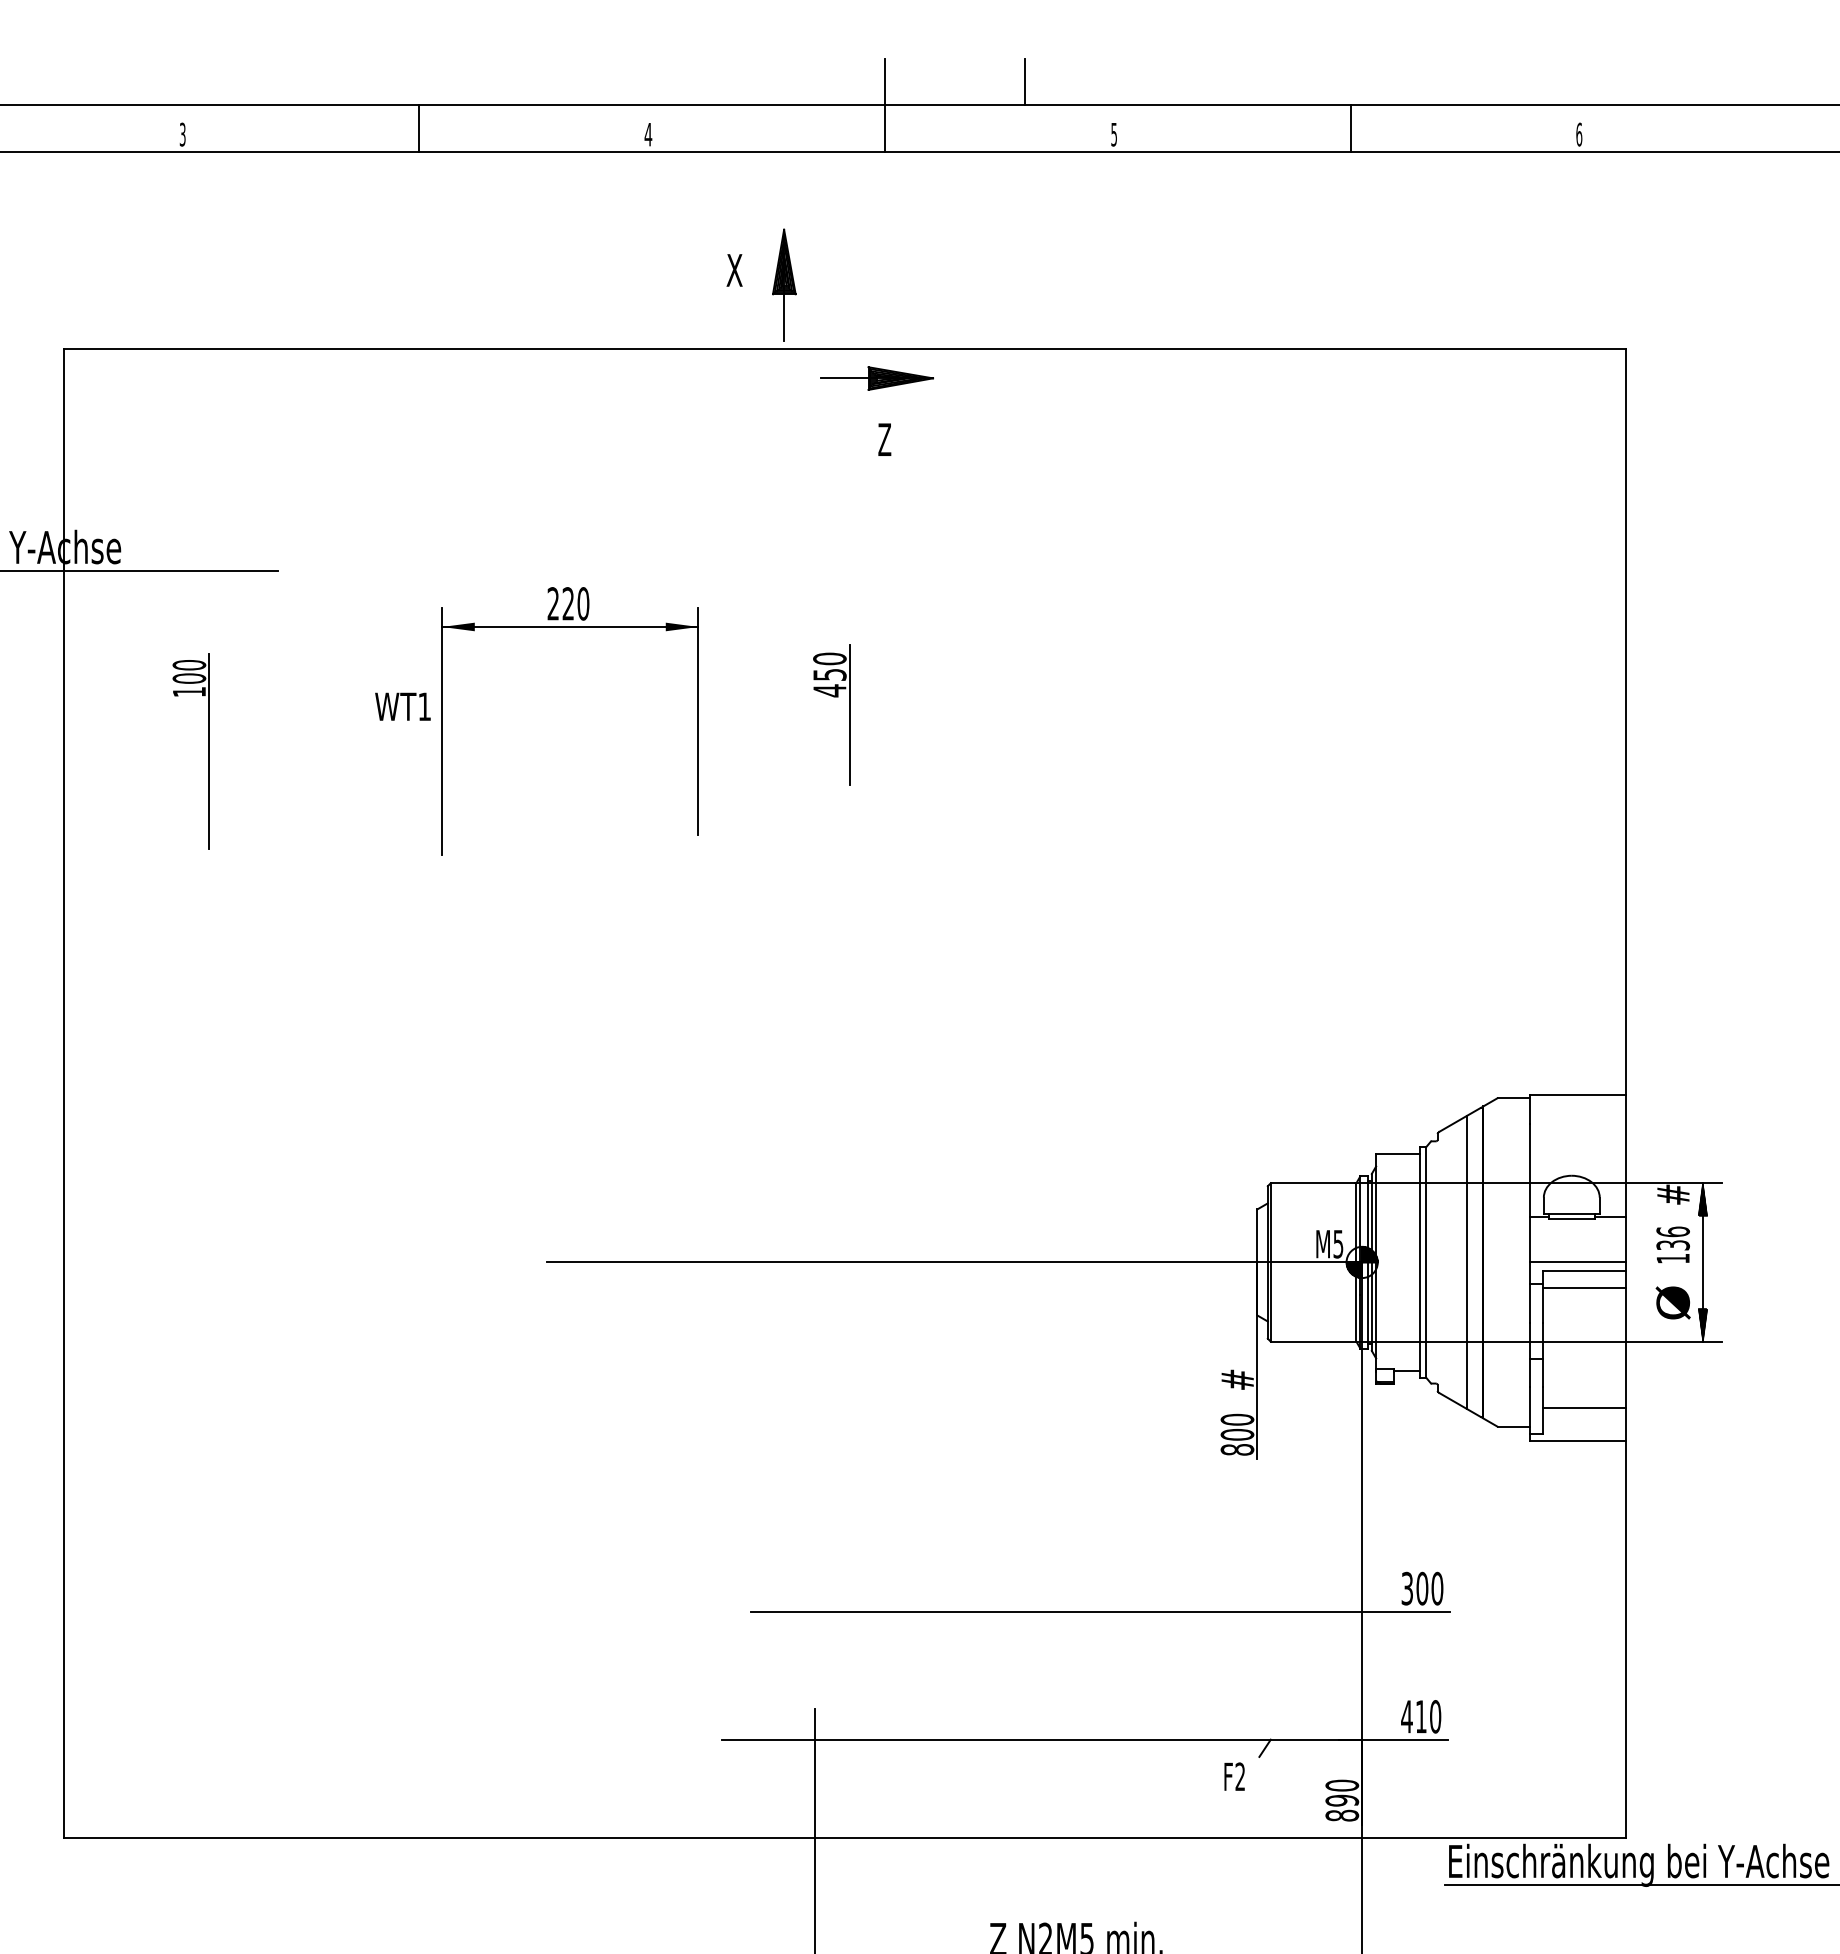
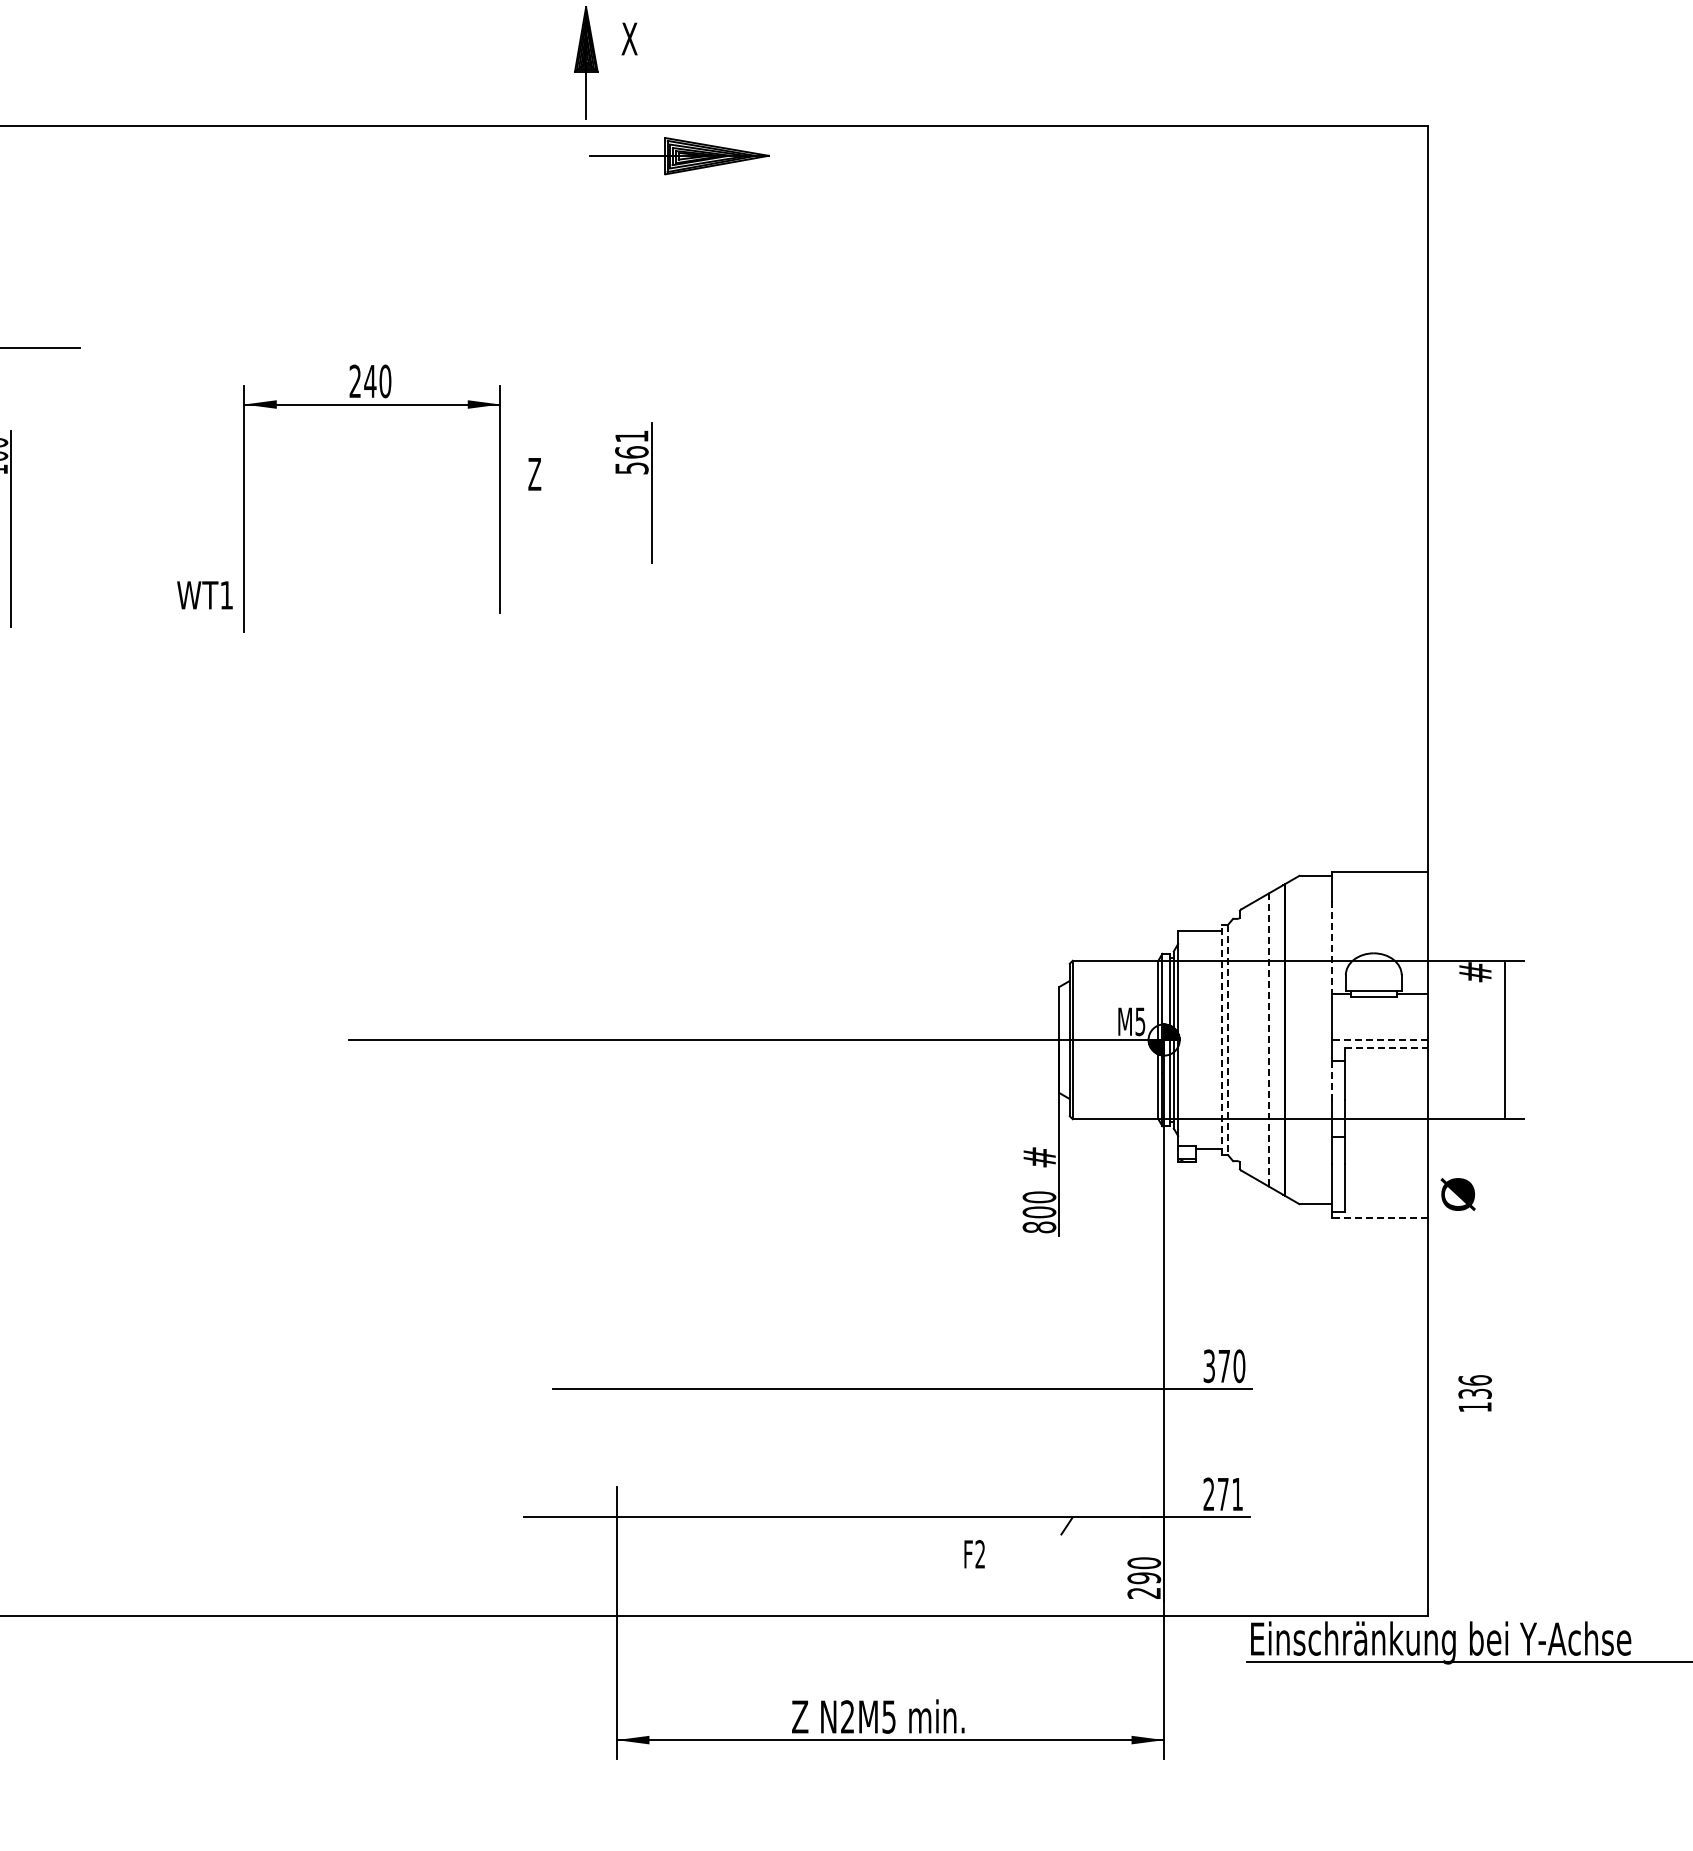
text: (734, 270) -> (629, 39), moved
part: (876, 378) -> (678, 156), size x1.6
text: (884, 439) -> (534, 474), moved
text: (568, 603) -> (370, 381), 220 -> 240
text: (829, 674) -> (631, 452), 450 -> 561
text: (402, 706) -> (204, 595), moved
line: (1529, 1170) -> (1331, 948), solid -> dashed
hatch: (1702, 1199) -> (1504, 977), removed
text: (1672, 1244) -> (1474, 1393), moved
line: (1420, 1261) -> (1222, 1039), solid -> dashed
line: (1426, 1262) -> (1228, 1040), solid -> dashed
line: (1467, 1262) -> (1269, 1040), solid -> dashed
line: (1577, 1262) -> (1379, 1040), solid -> dashed
line: (1584, 1270) -> (1386, 1048), solid -> dashed
line: (1584, 1287) -> (1386, 1065), removed
text: (1672, 1302) -> (1457, 1194), moved
line: (1529, 1303) -> (1331, 1081), solid -> dashed
hatch: (1702, 1325) -> (1504, 1103), removed
line: (1584, 1407) -> (1386, 1185), removed
line: (1577, 1440) -> (1379, 1218), solid -> dashed
text: (1422, 1588) -> (1224, 1366), 300 -> 370
text: (1421, 1716) -> (1223, 1494), 410 -> 271
text: (1234, 1776) -> (974, 1554), moved
text: (1342, 1815) -> (1144, 1593), 890 -> 290

